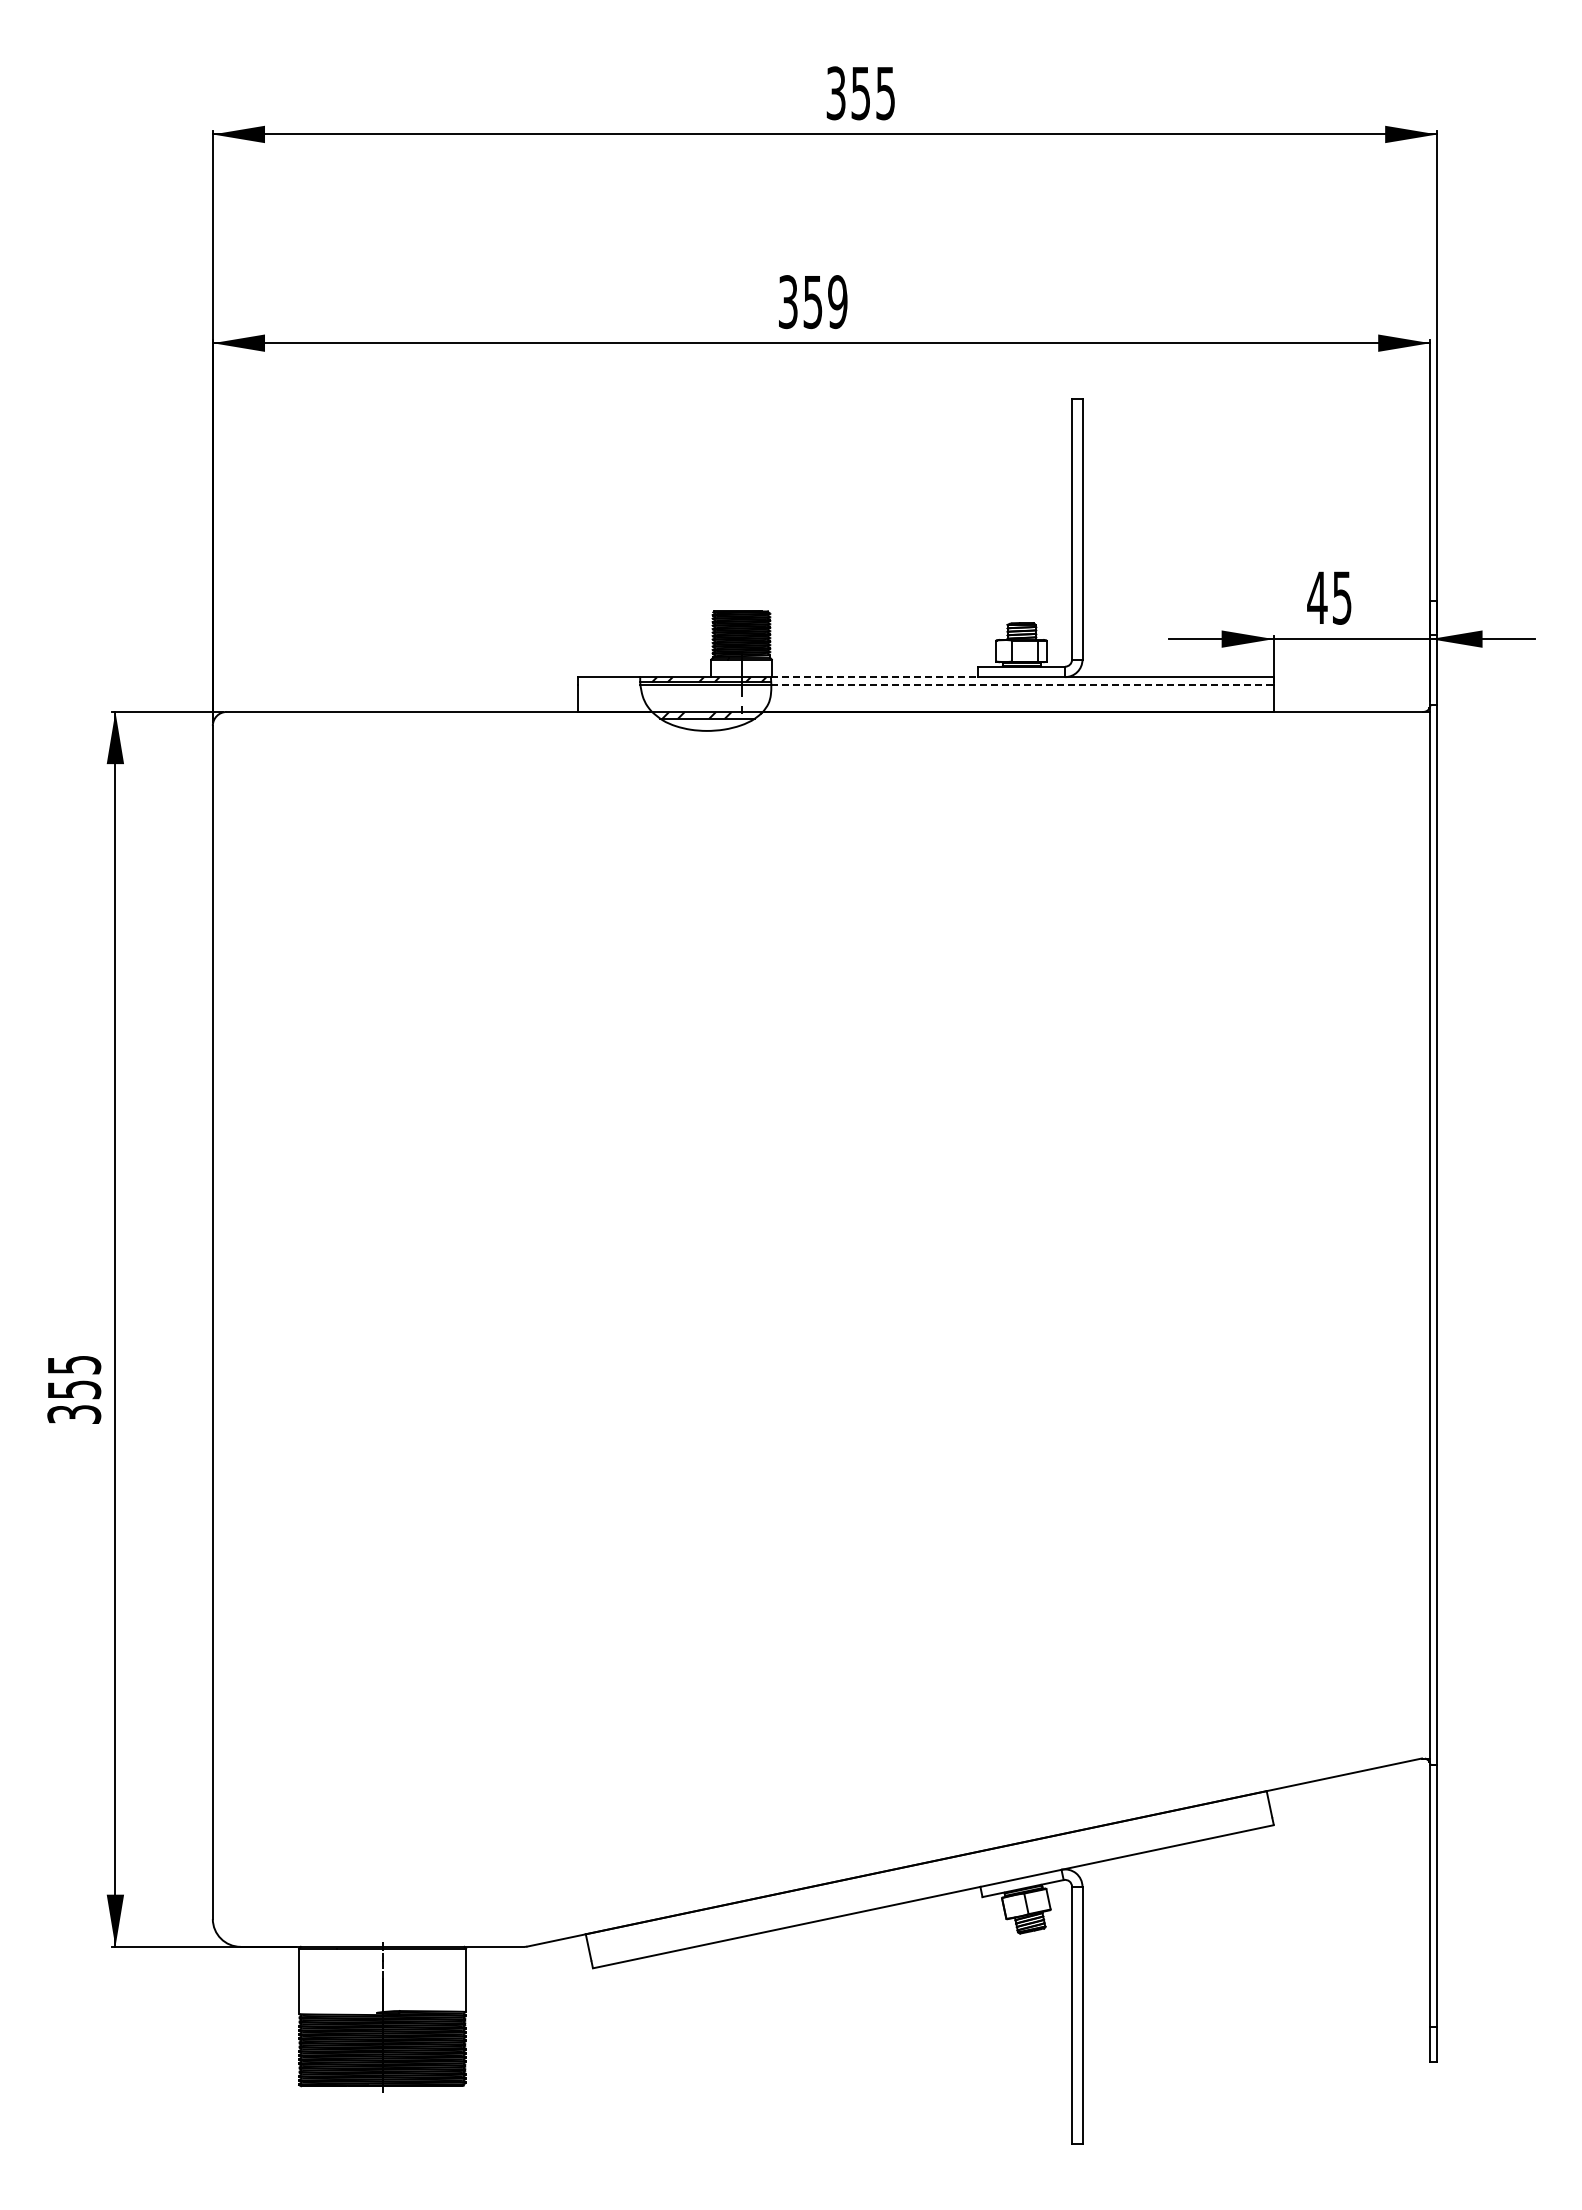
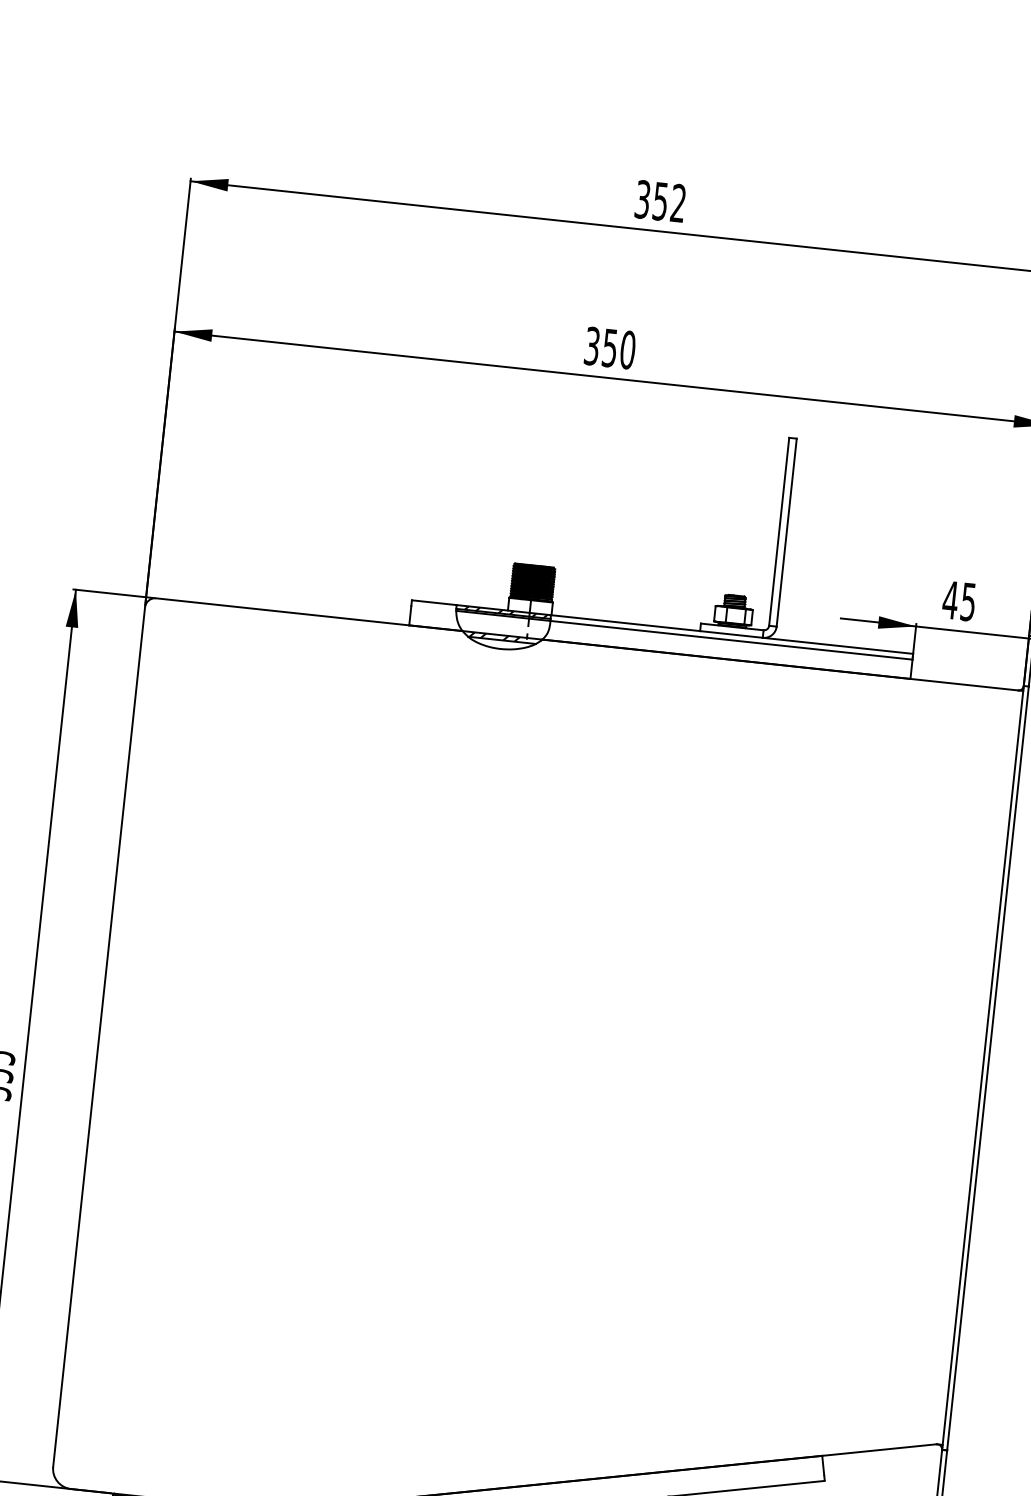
text: (885, 93) -> (678, 203), 355 -> 352
text: (837, 302) -> (627, 350), 359 -> 350
line: (874, 677) -> (625, 623), dashed -> solid
line: (1023, 685) -> (732, 640), dashed -> solid

